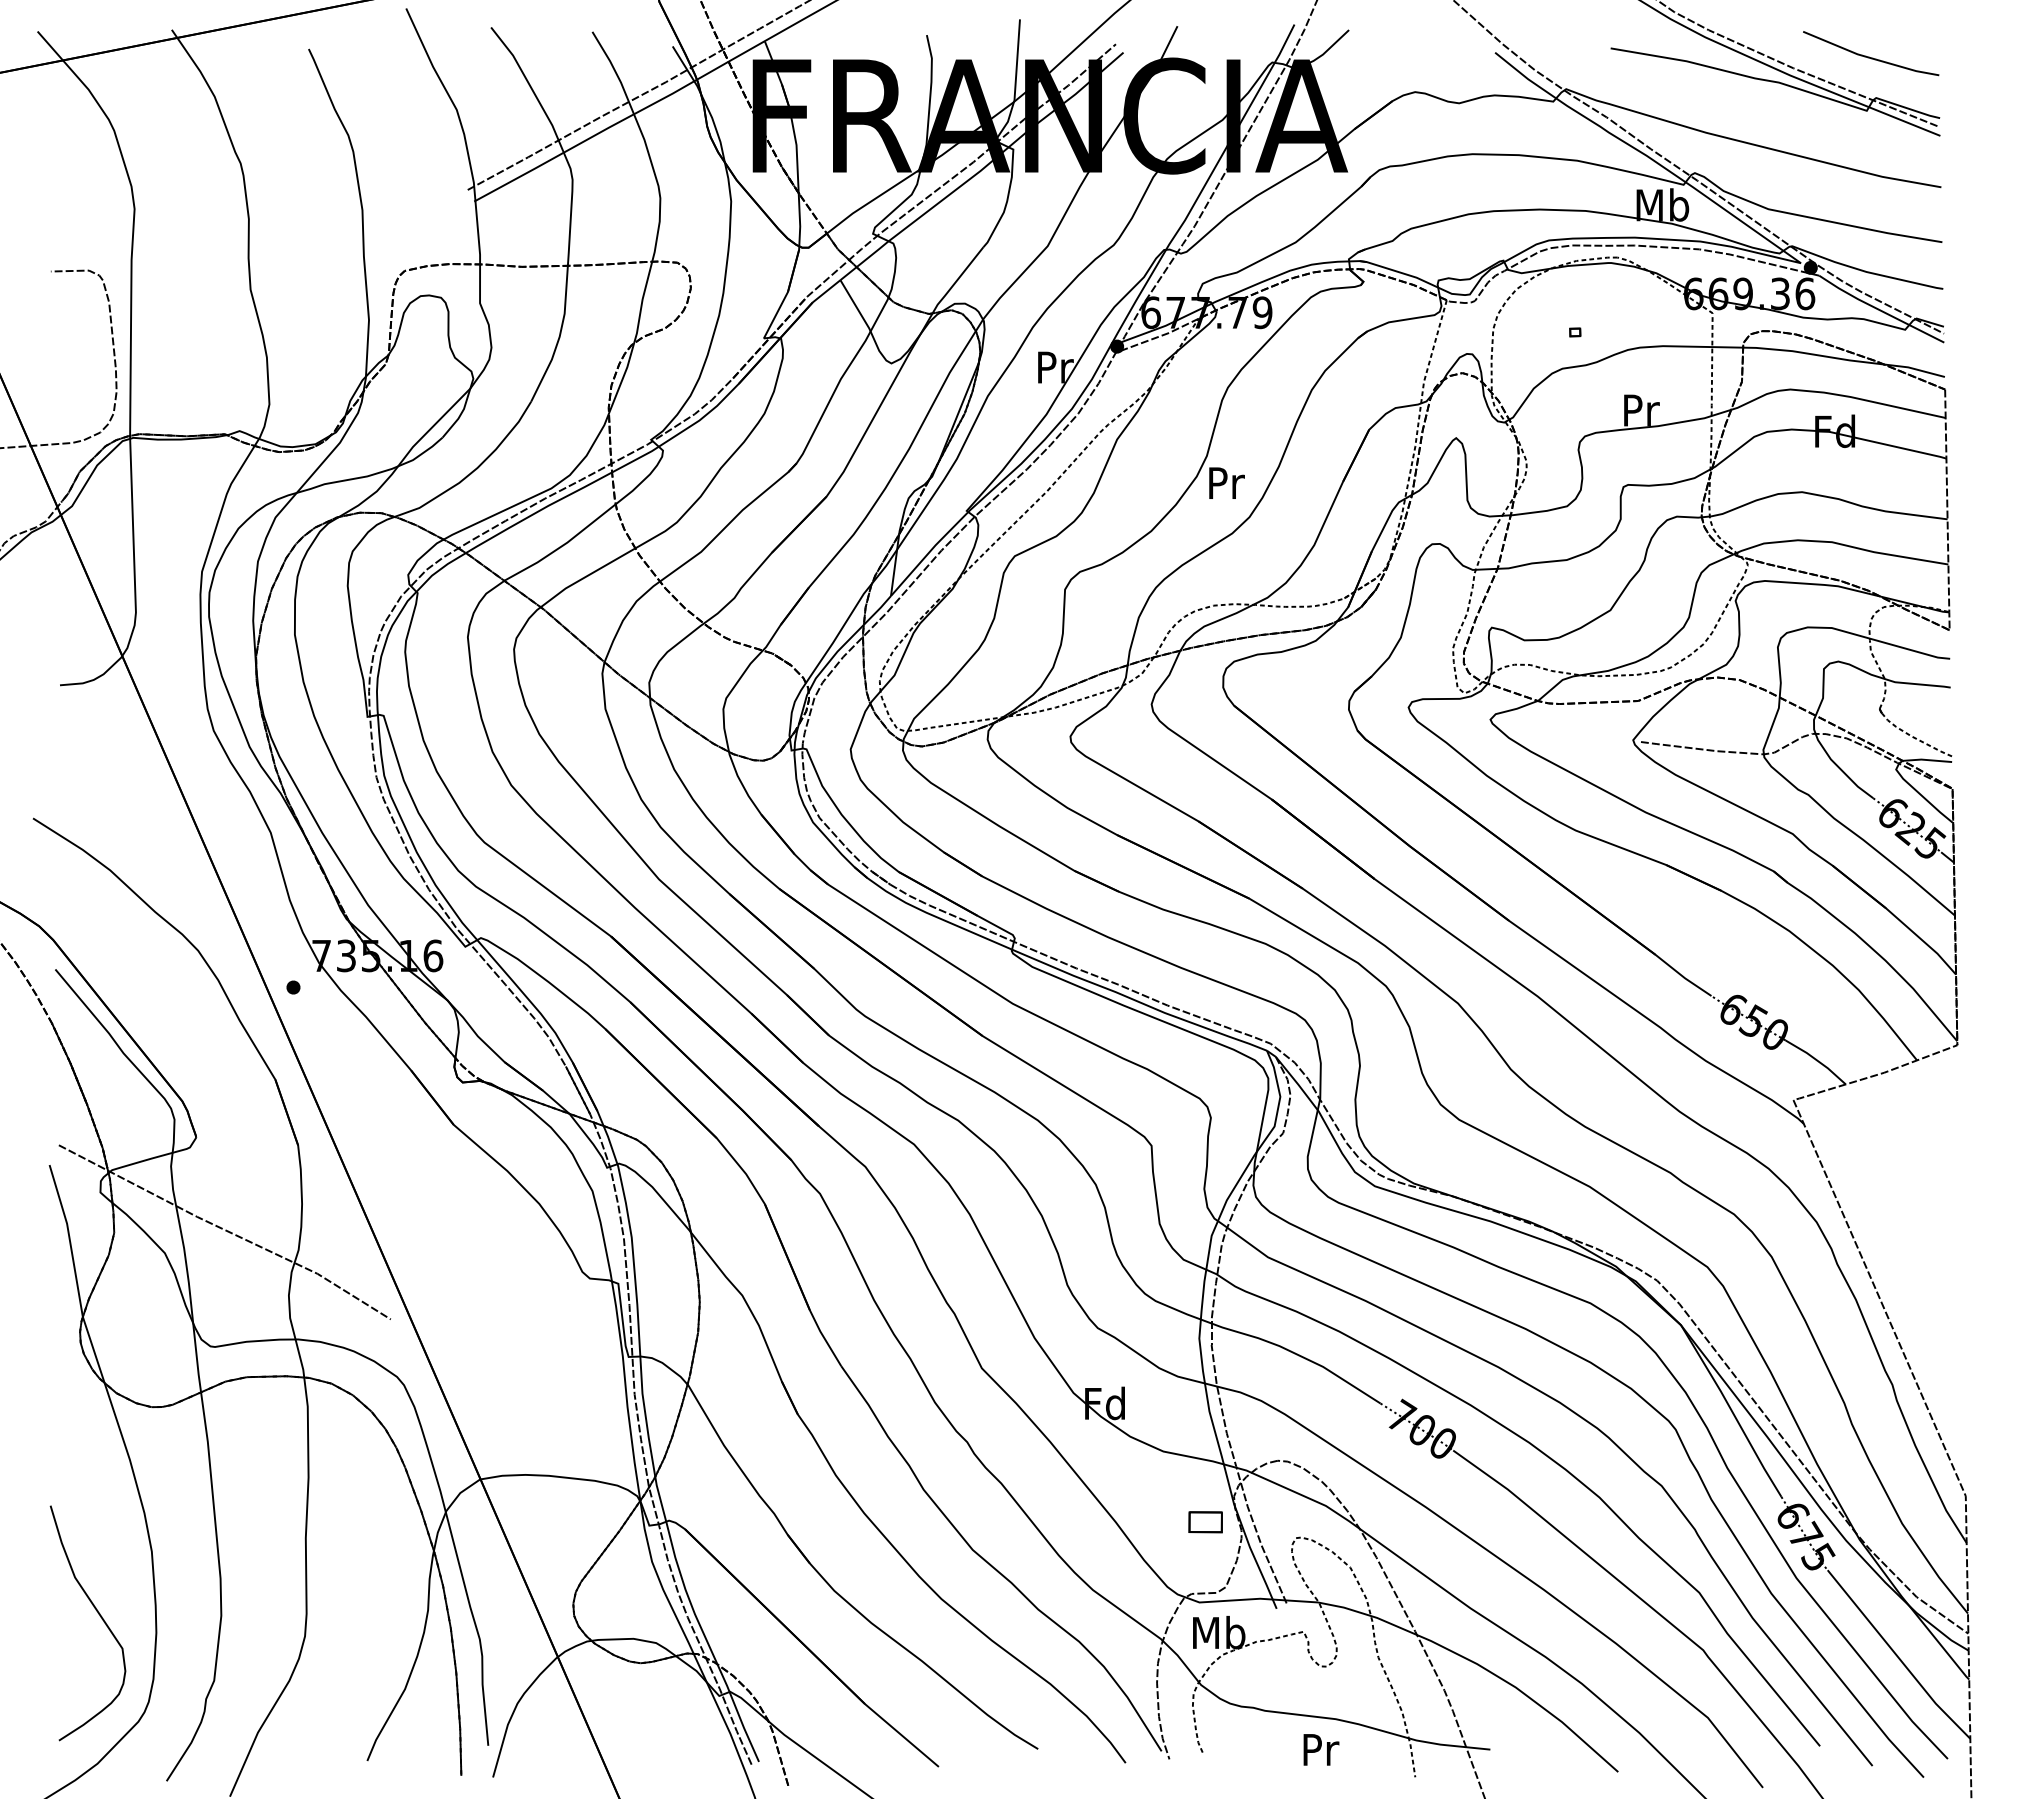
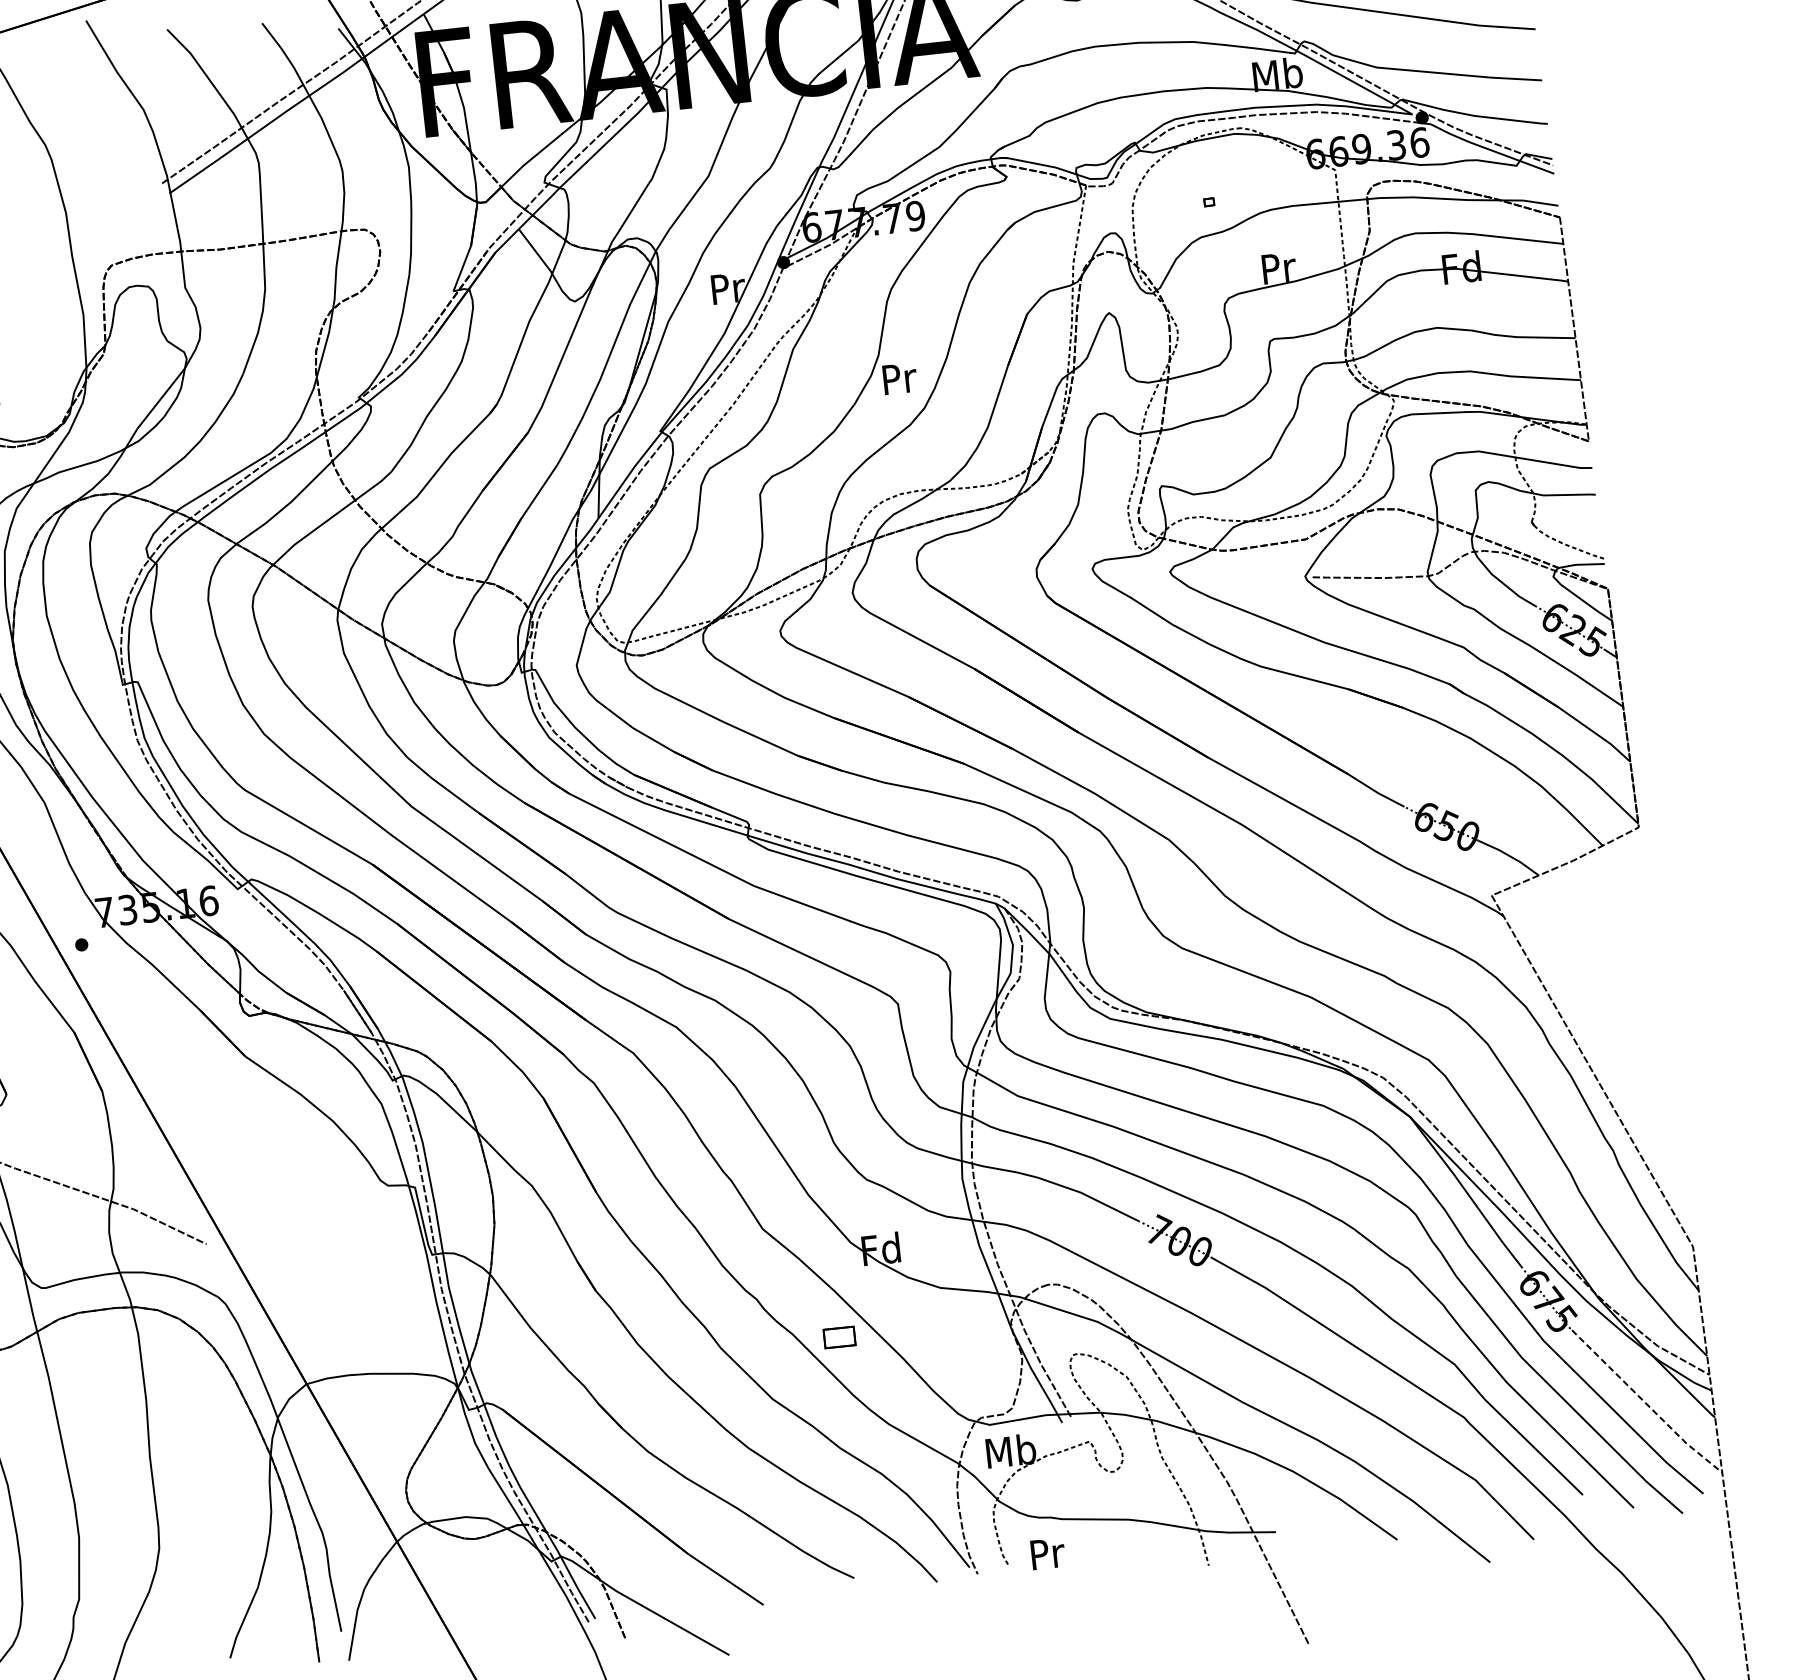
part: (1205, 1522) -> (839, 1337), moved
line: (1898, 1657) -> (1646, 1404), solid -> dashed
text: (1321, 1749) -> (1048, 1553), moved

